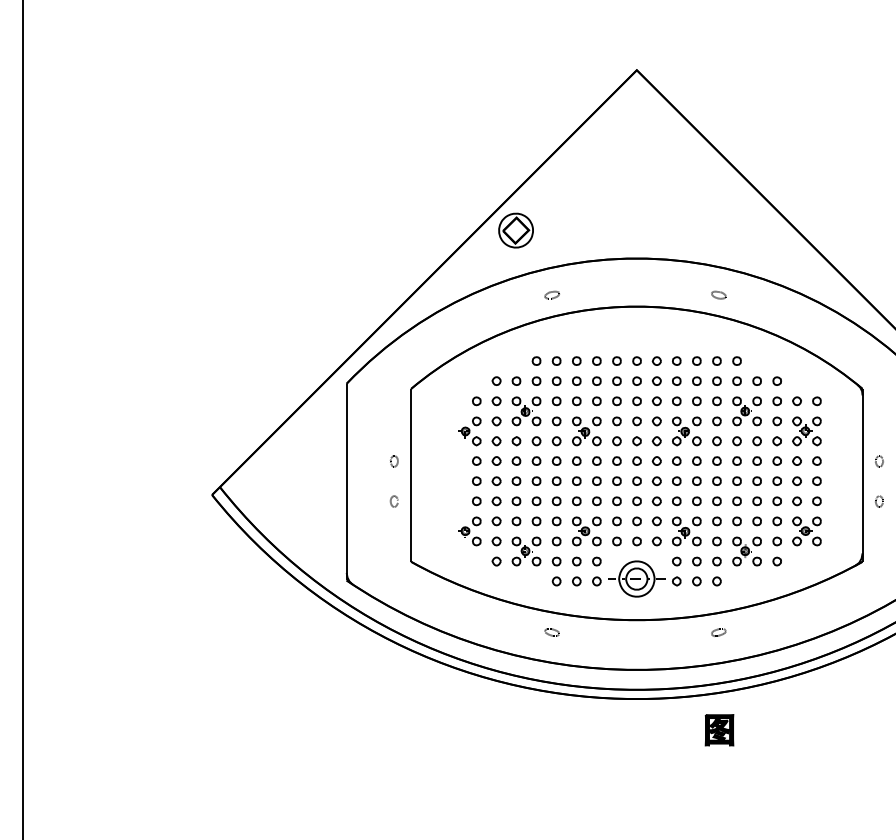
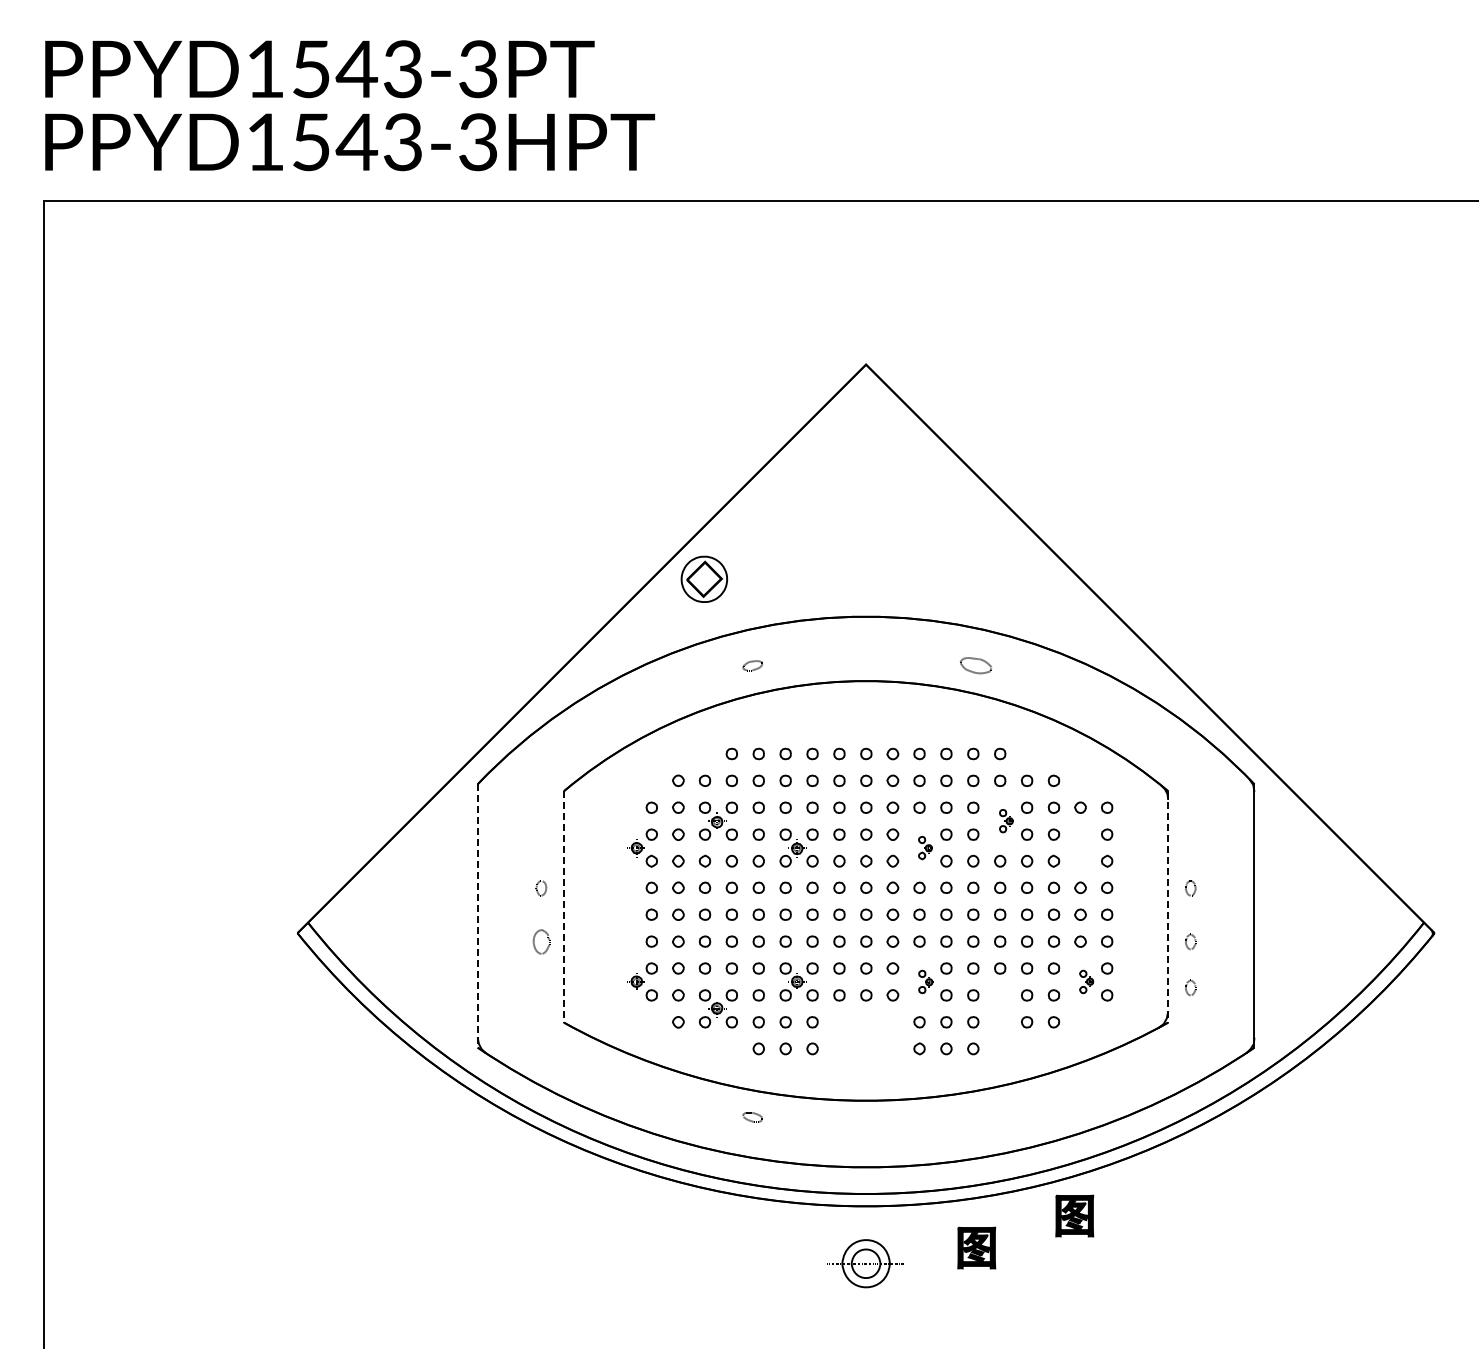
part: (718, 294) -> (975, 665), size x1.6
part: (742, 410) -> (1007, 820), size x0.6
part: (681, 430) -> (925, 847), size x0.6
part: (802, 430) -> (1087, 847), removed
line: (410, 475) -> (563, 906), solid -> dashed
line: (862, 475) -> (1168, 906), solid -> dashed
line: (346, 481) -> (477, 915), solid -> dashed
part: (394, 501) -> (541, 941), size x1.6
part: (681, 531) -> (926, 981), size x0.6
part: (802, 531) -> (1087, 981), size x0.6
part: (879, 535) -> (1190, 987), added
part: (742, 551) -> (1007, 1008), removed
part: (636, 578) -> (865, 1263), moved
part: (718, 632) -> (975, 1117), removed
part: (792, 705) -> (1074, 1215), added

